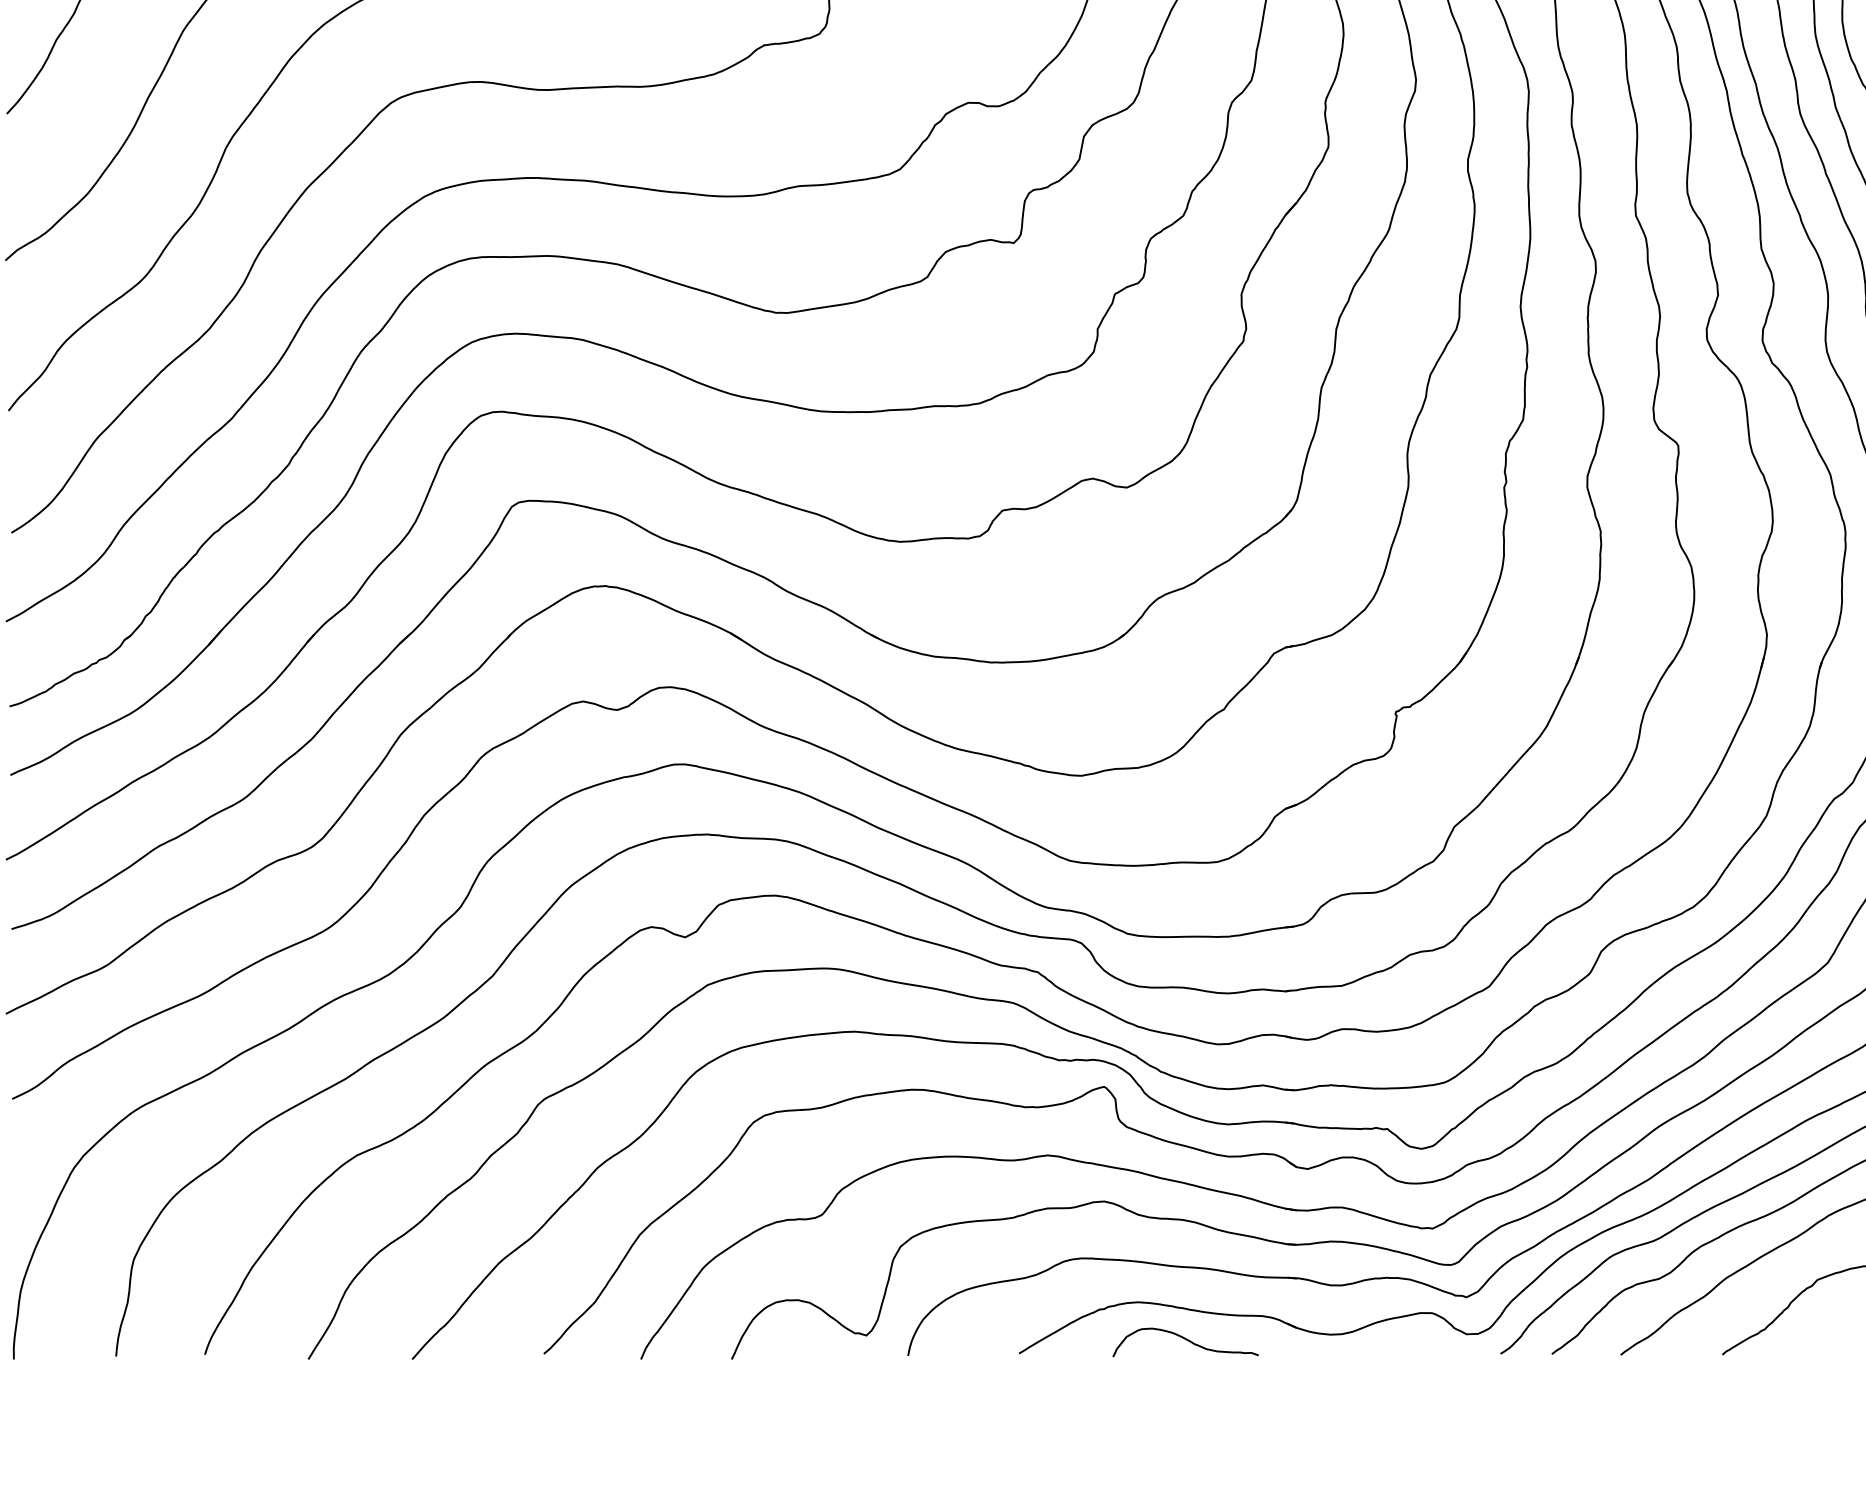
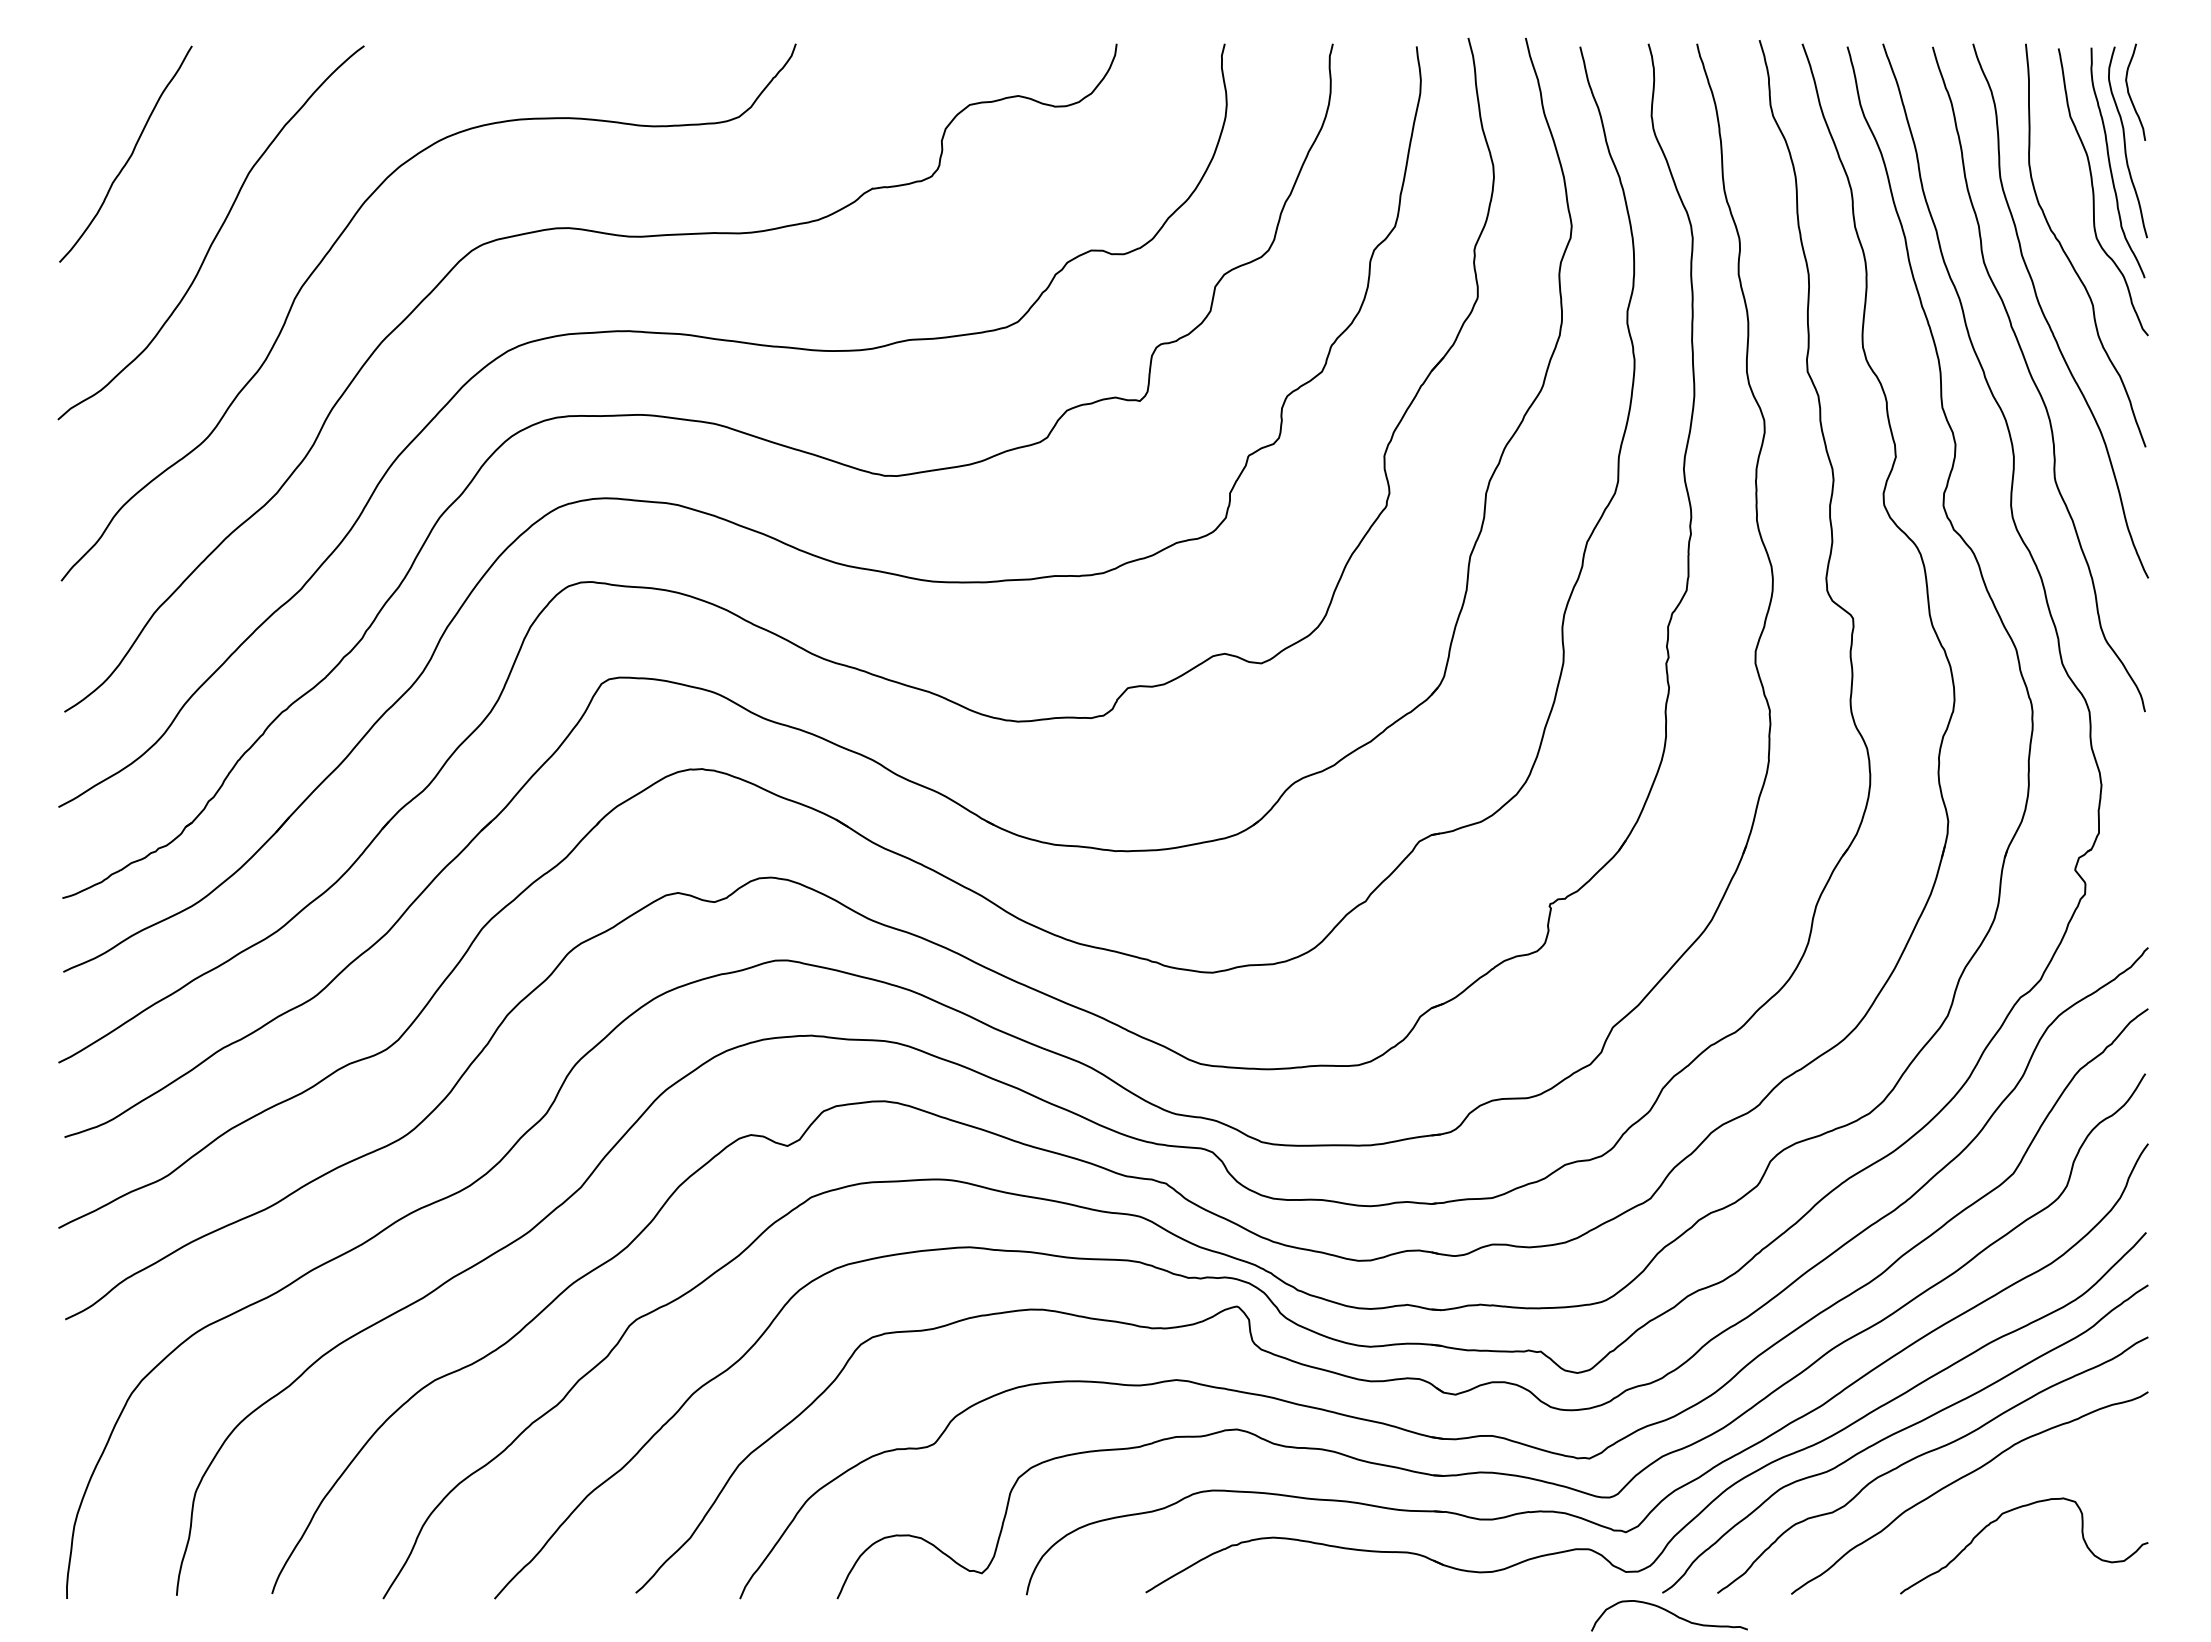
curve: (1185, 1340) -> (1669, 1613), moved

